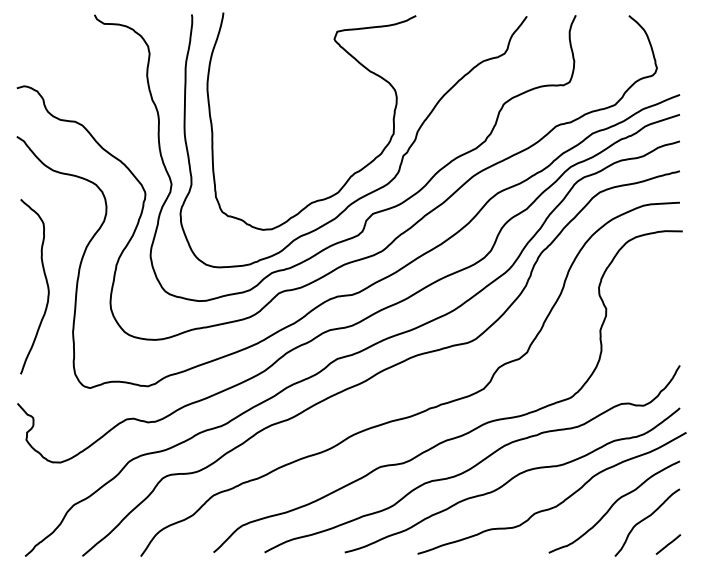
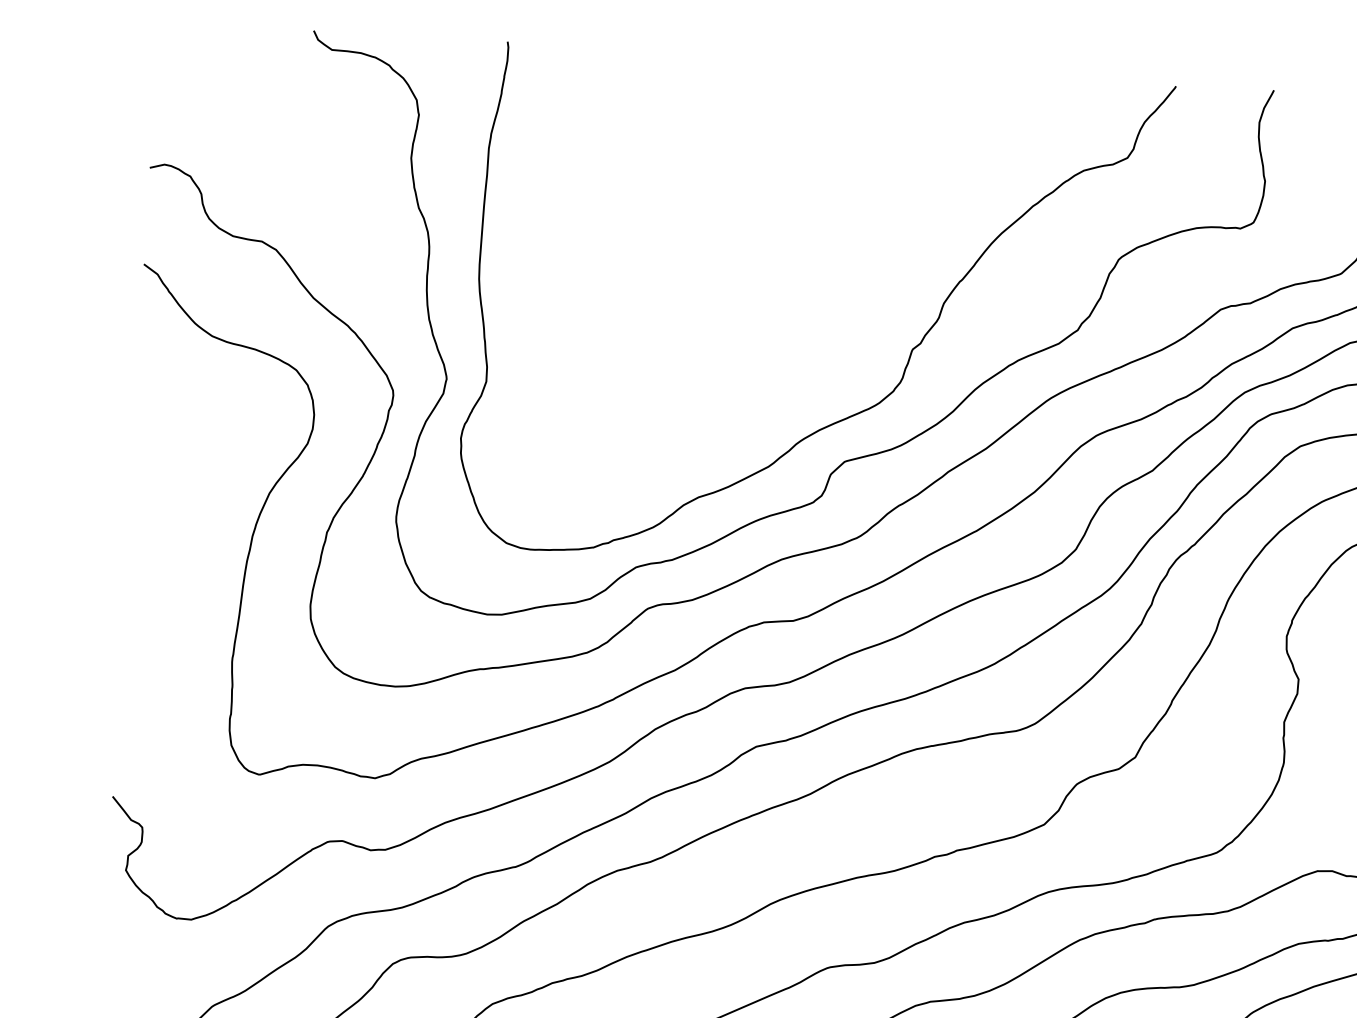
curve: (350, 175) -> (804, 382), removed
curve: (46, 284) -> (185, 562), removed

